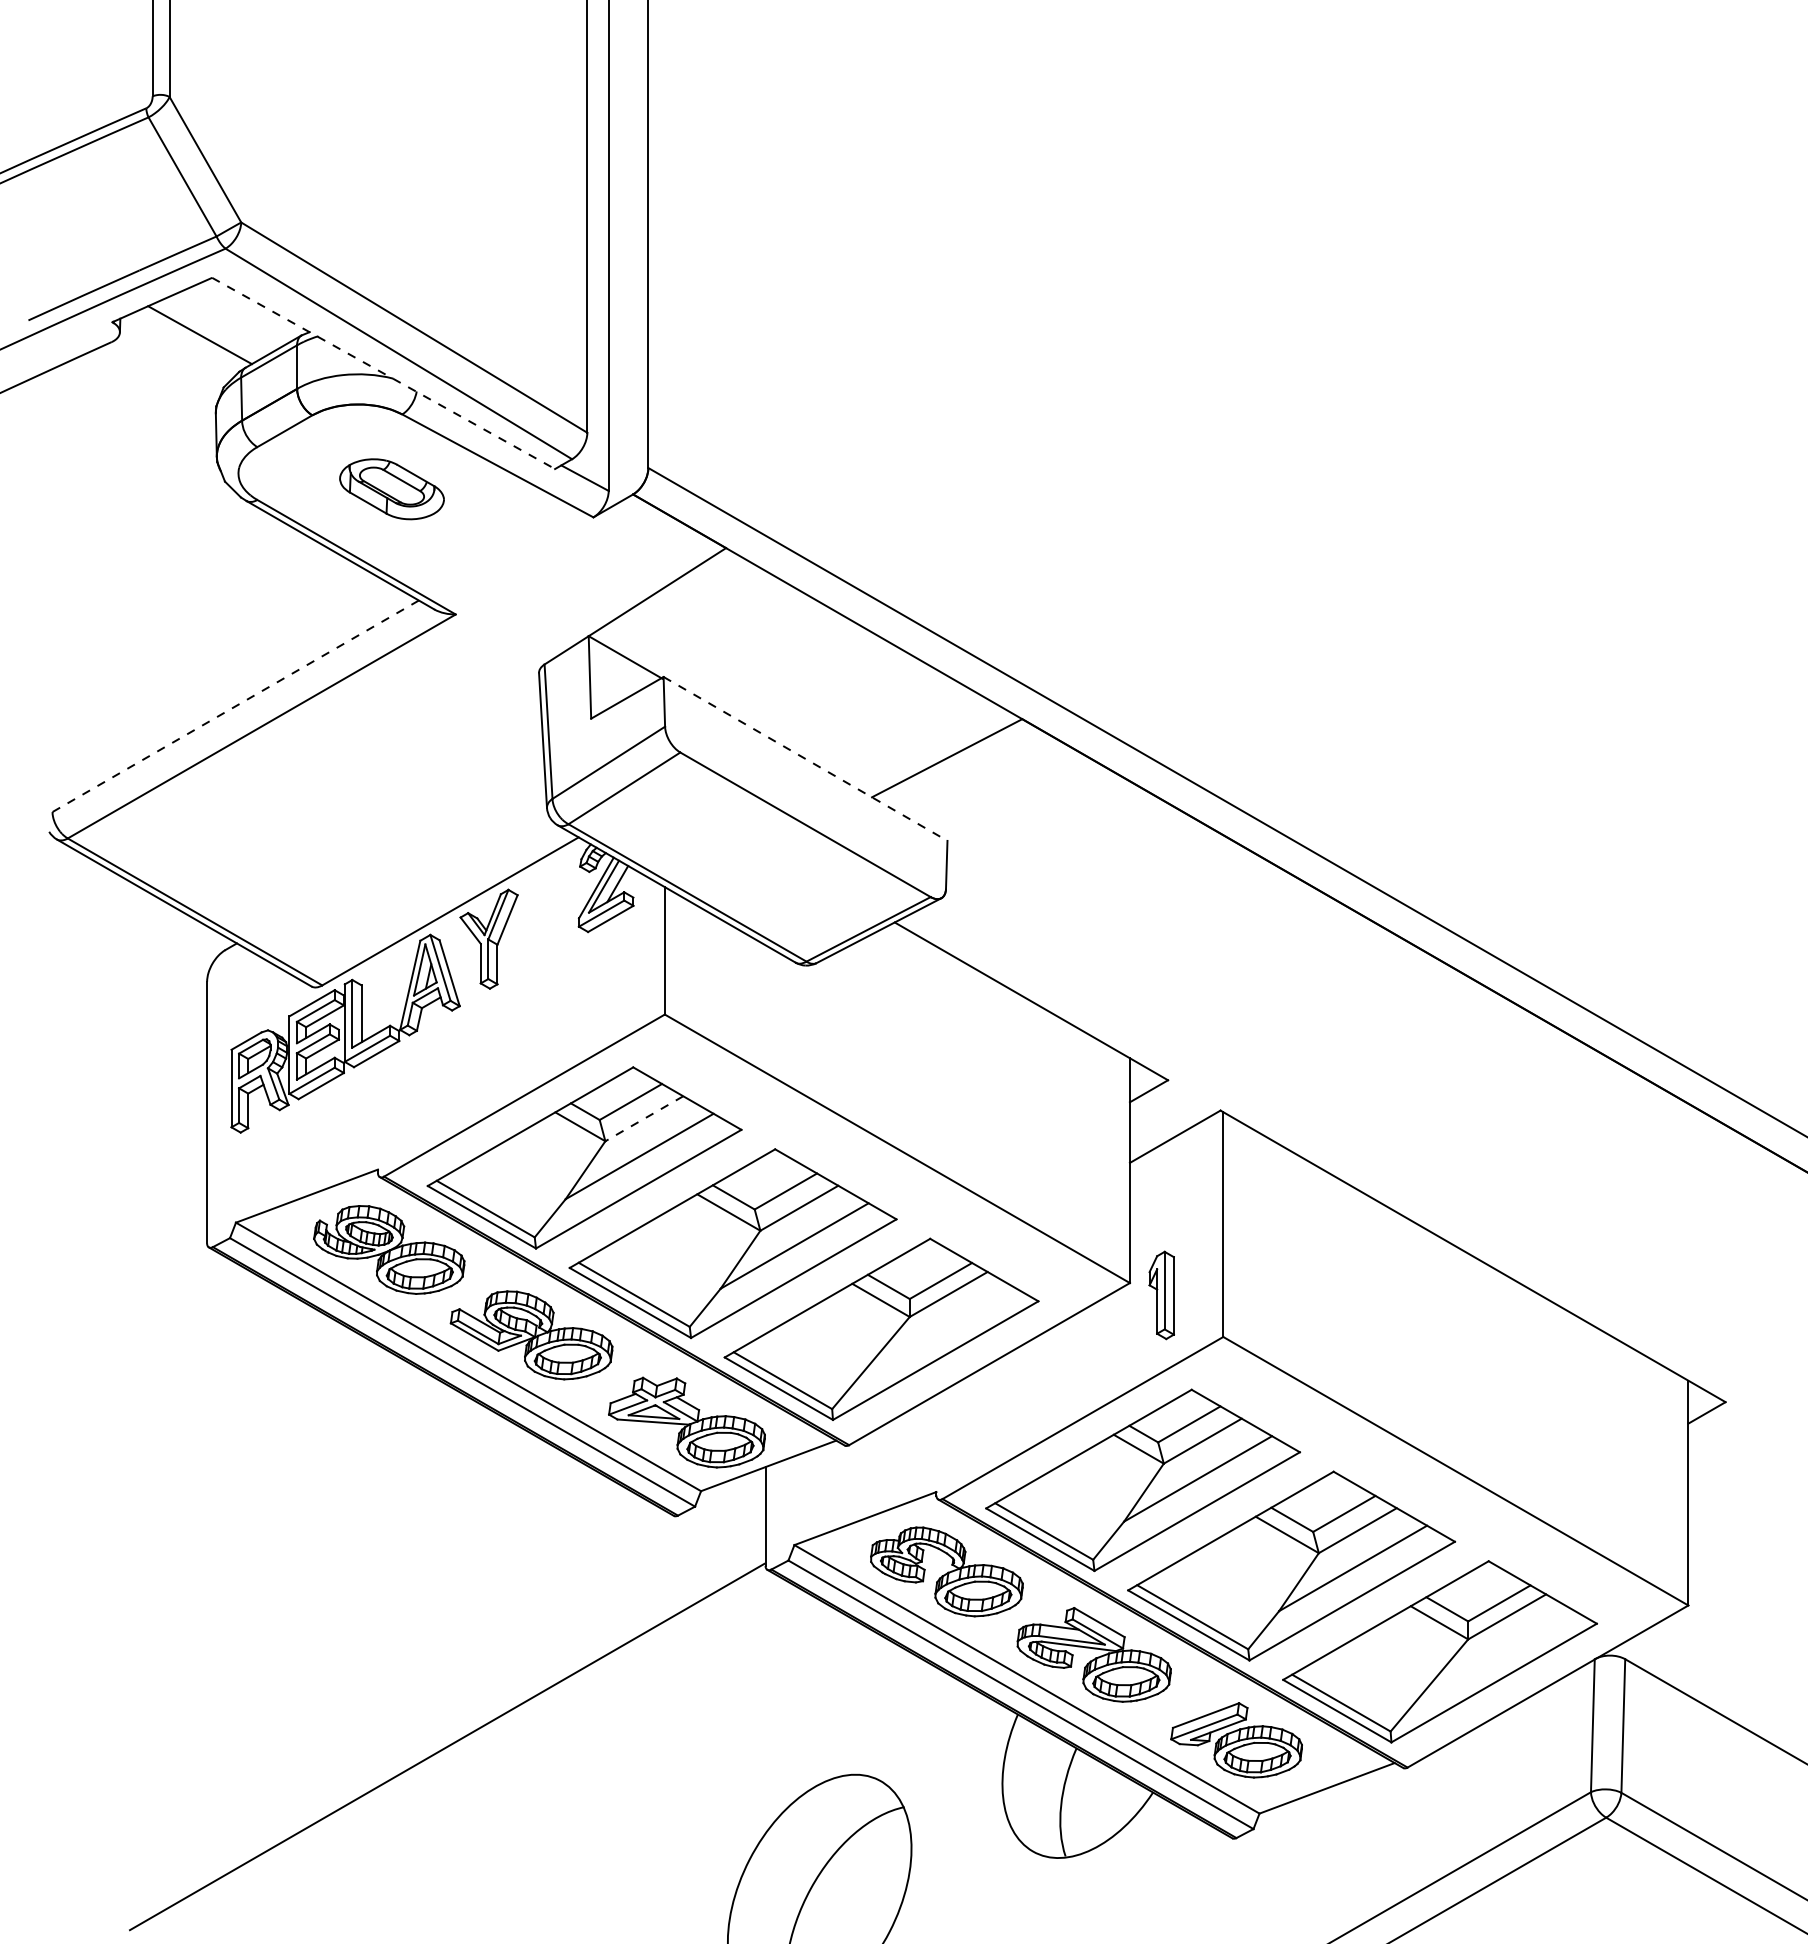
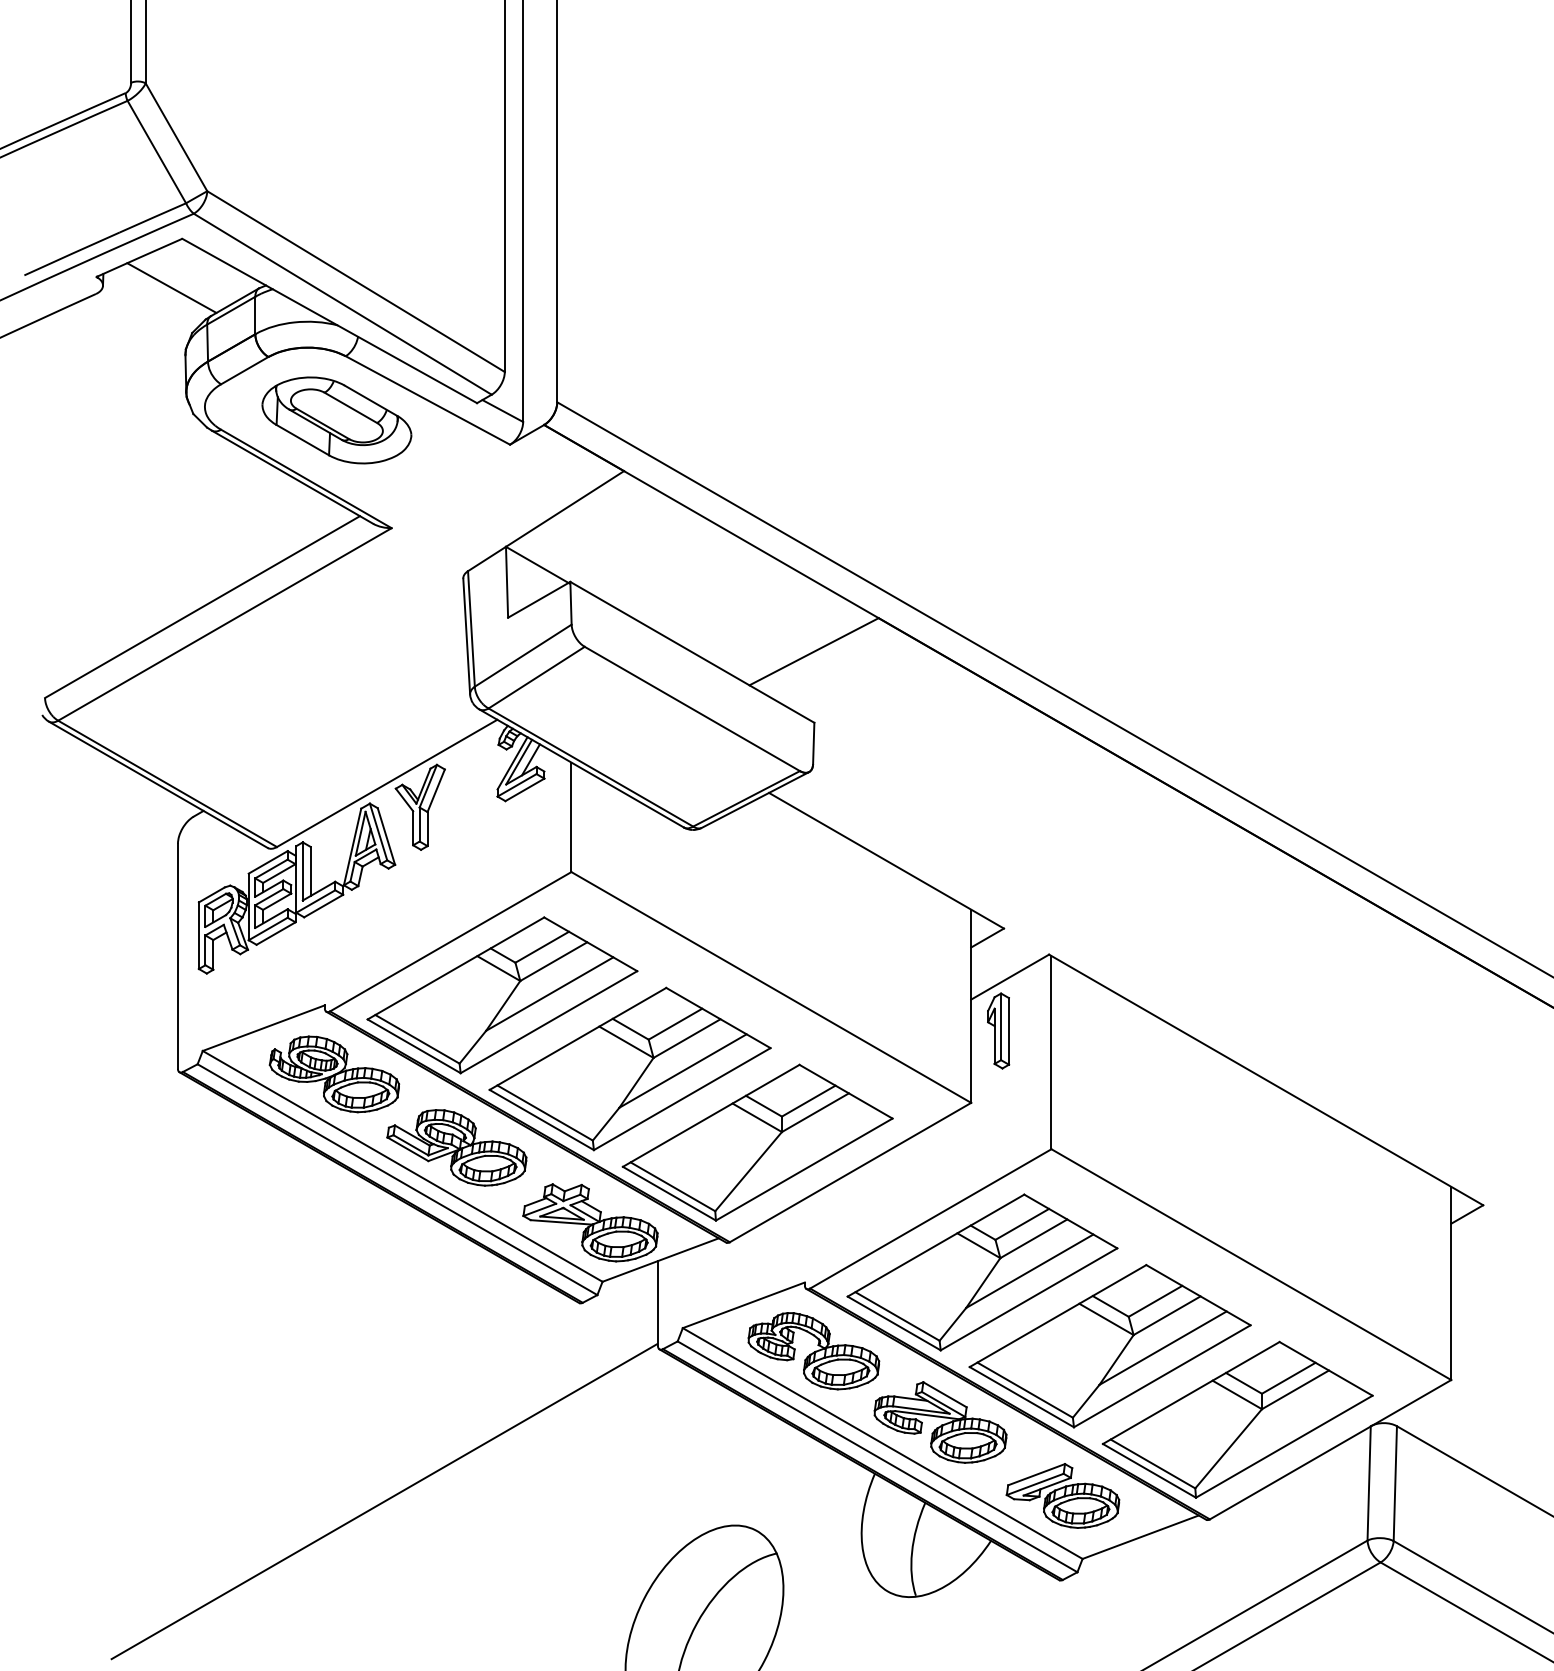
line: (384, 373) -> (330, 321), dashed -> solid
part: (391, 489) -> (336, 420), size x1.67
line: (235, 706) -> (202, 607), dashed -> solid
line: (805, 758) -> (692, 651), dashed -> solid
line: (644, 1118) -> (553, 961), dashed -> solid
part: (1161, 1295) -> (998, 1031), moved

